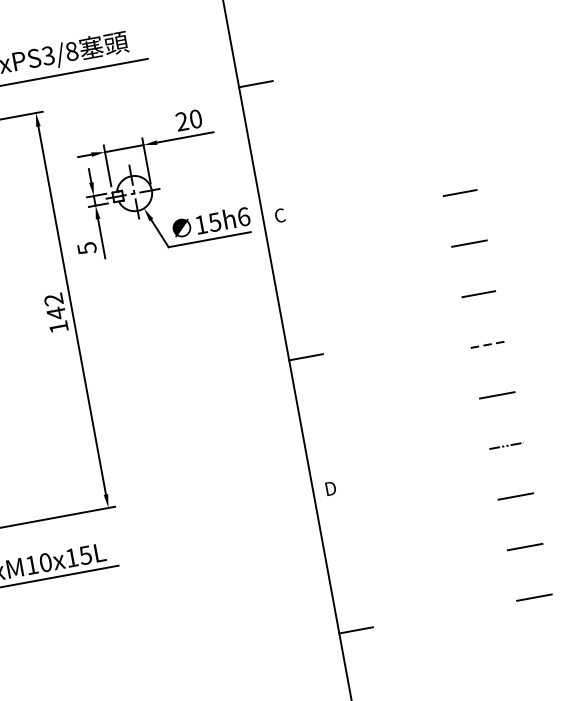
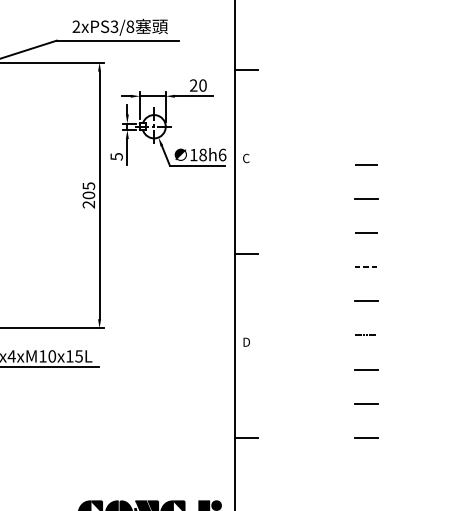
text: (213, 221) -> (202, 154), 15h6 -> 18h6
text: (55, 313) -> (88, 195), 142 -> 205

